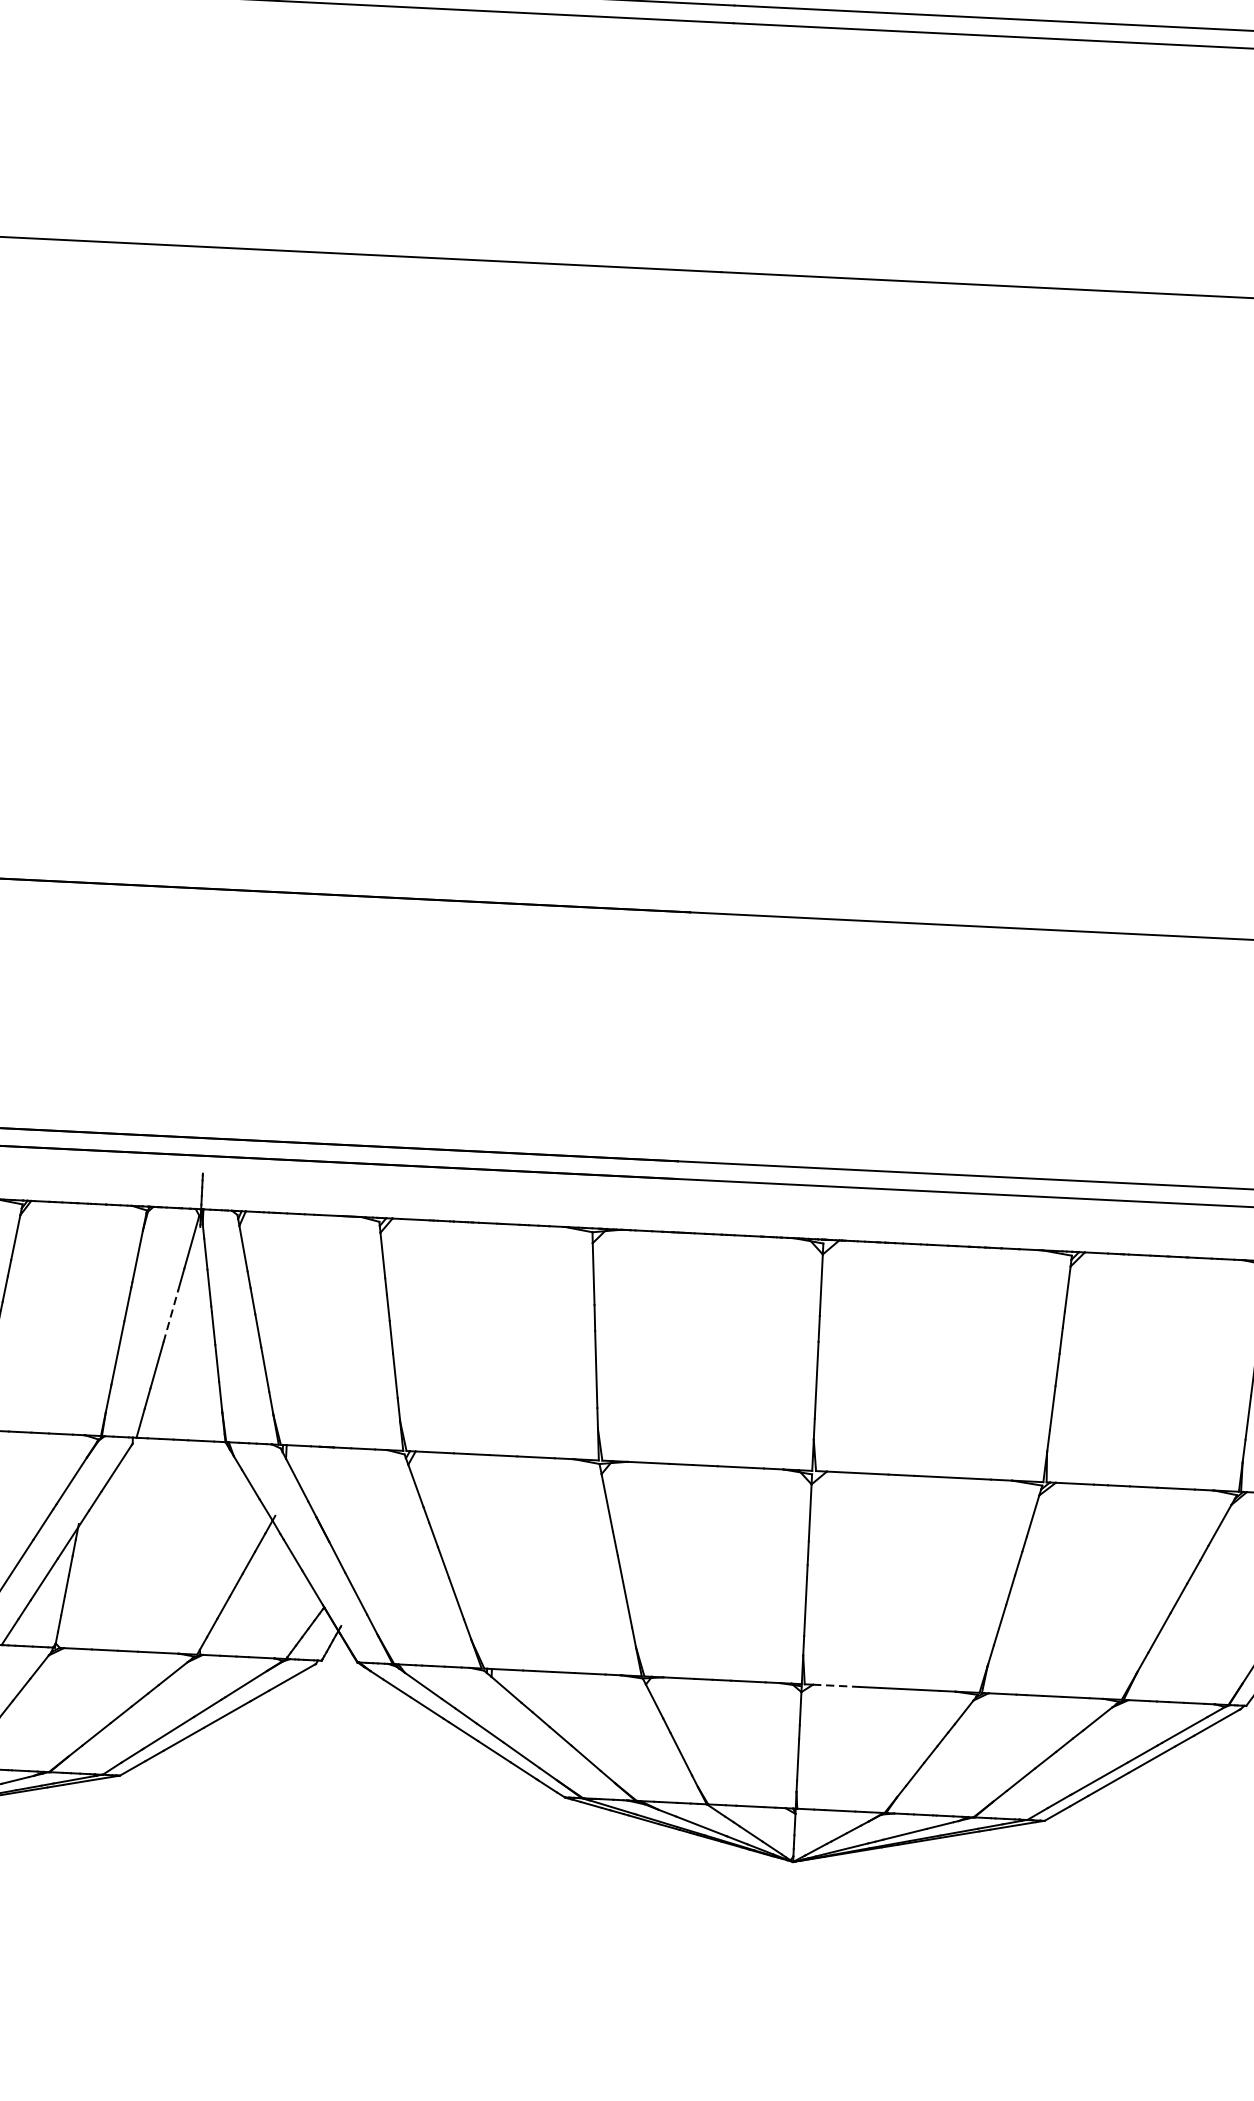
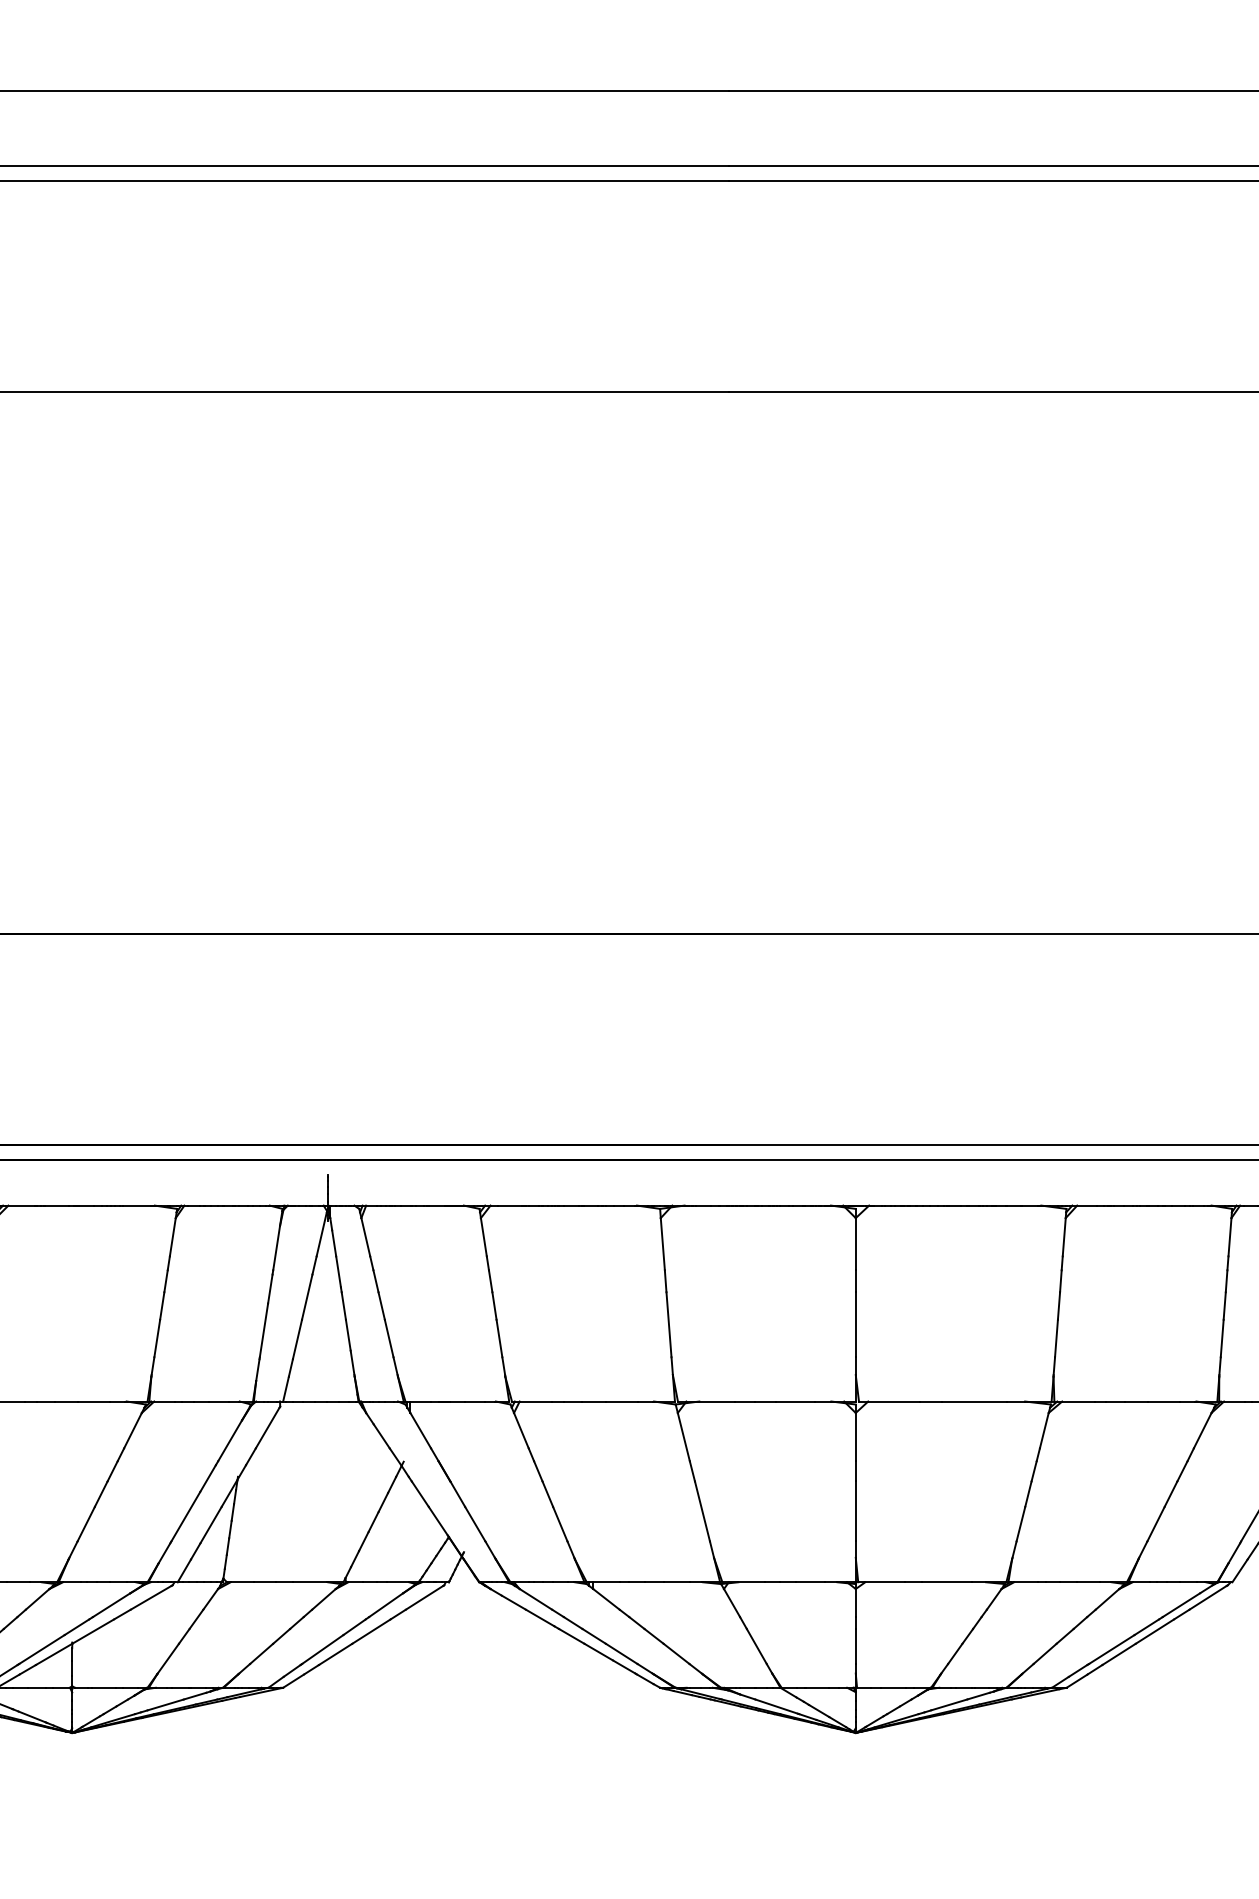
line: (171, 1315) -> (307, 1296), dashed -> solid
line: (836, 1686) -> (885, 1582), dashed -> solid

